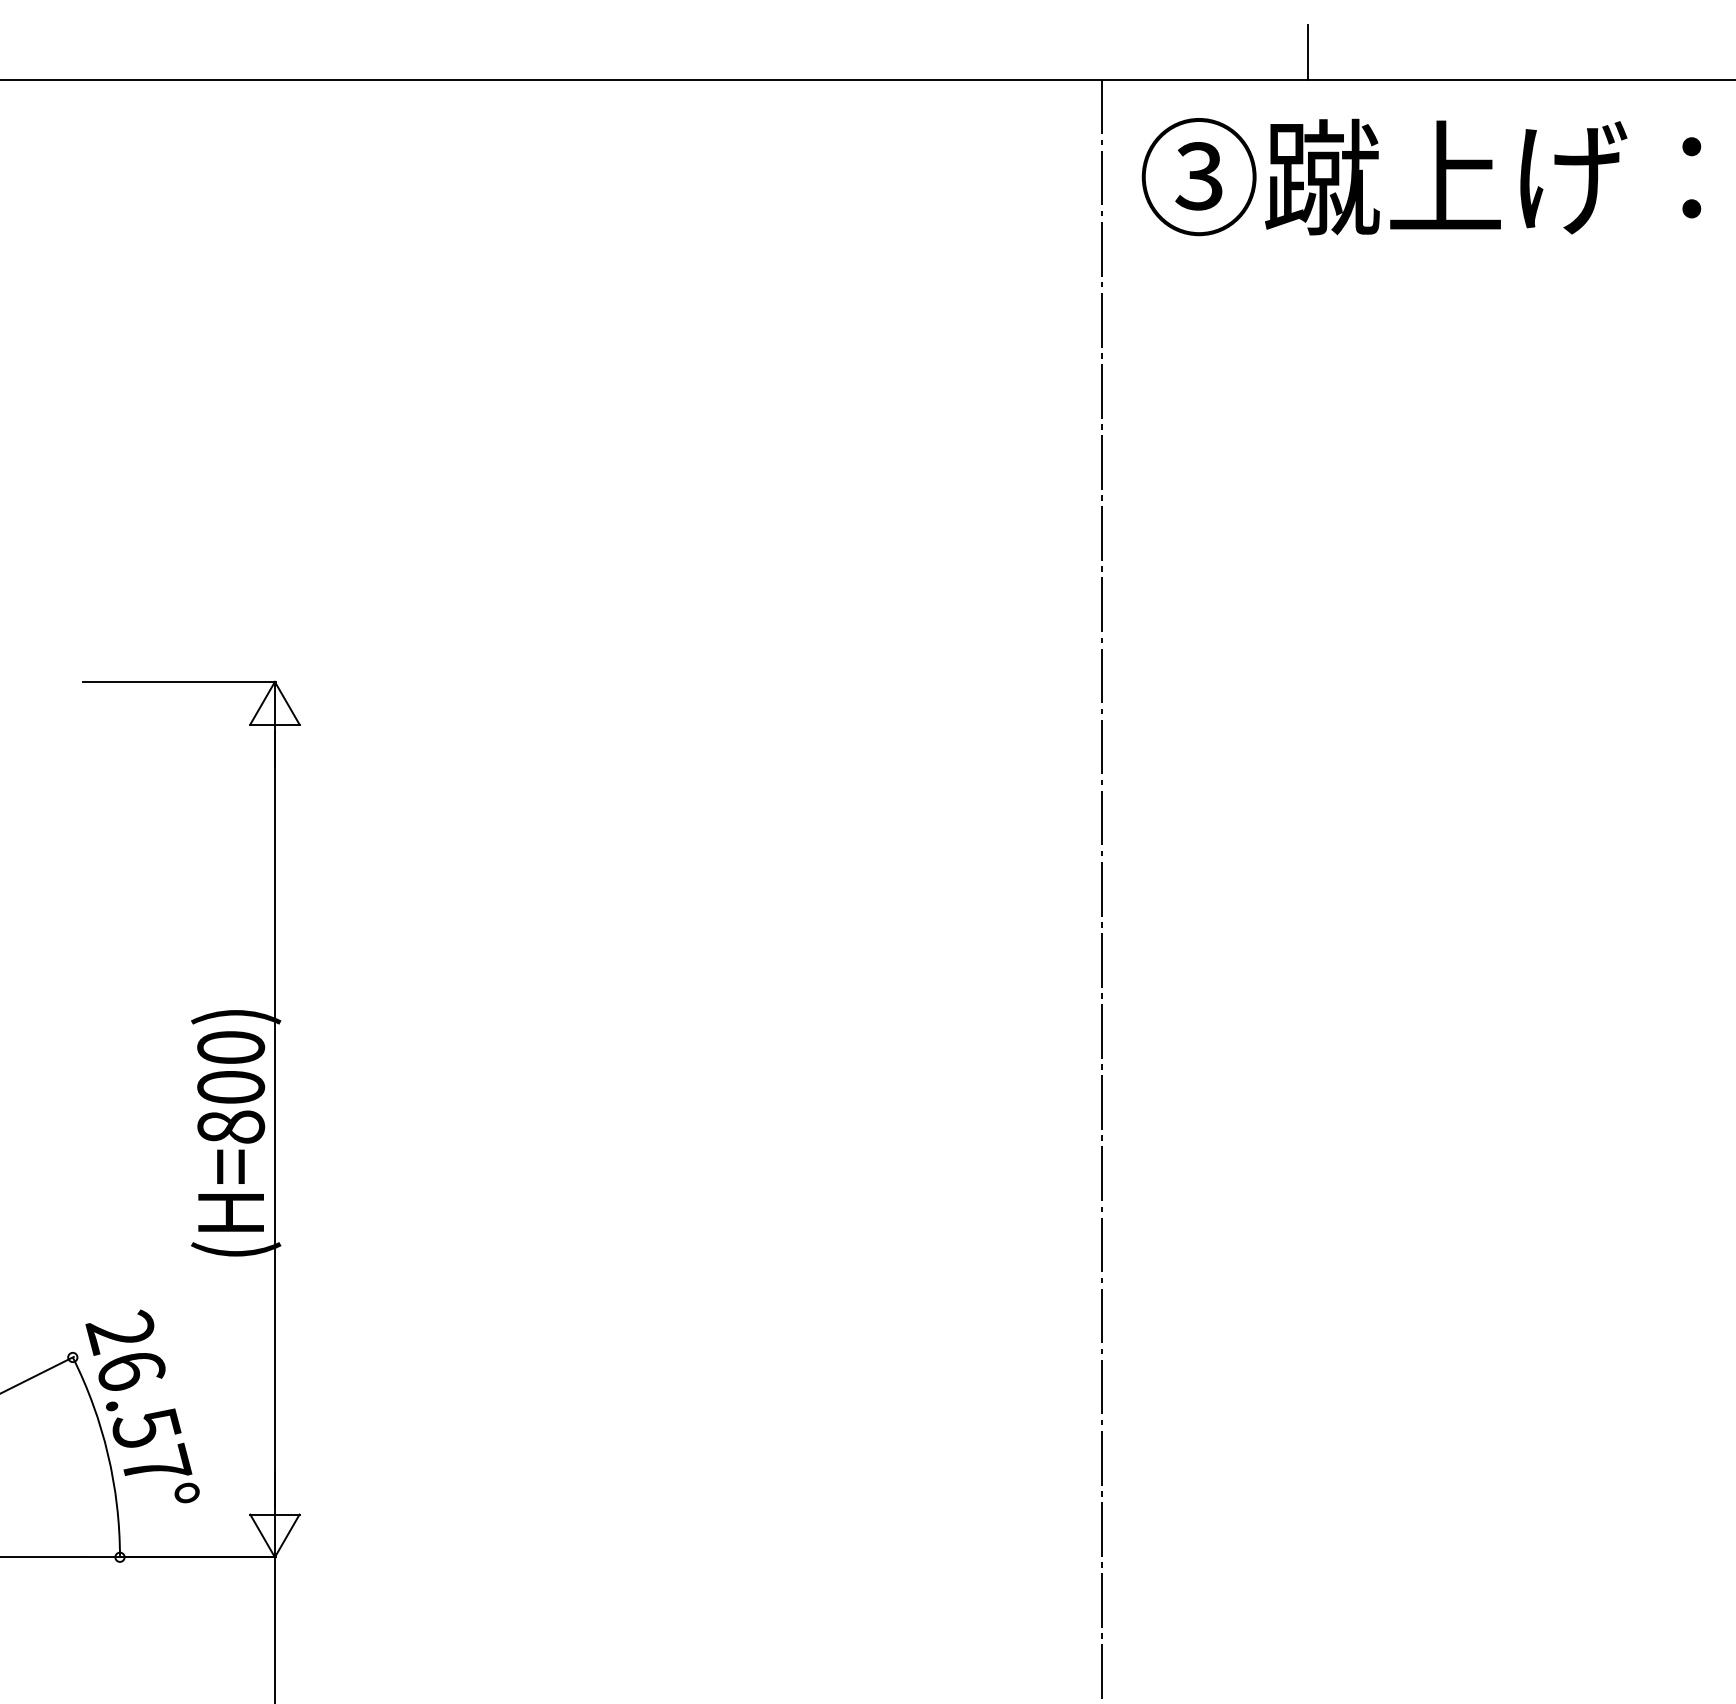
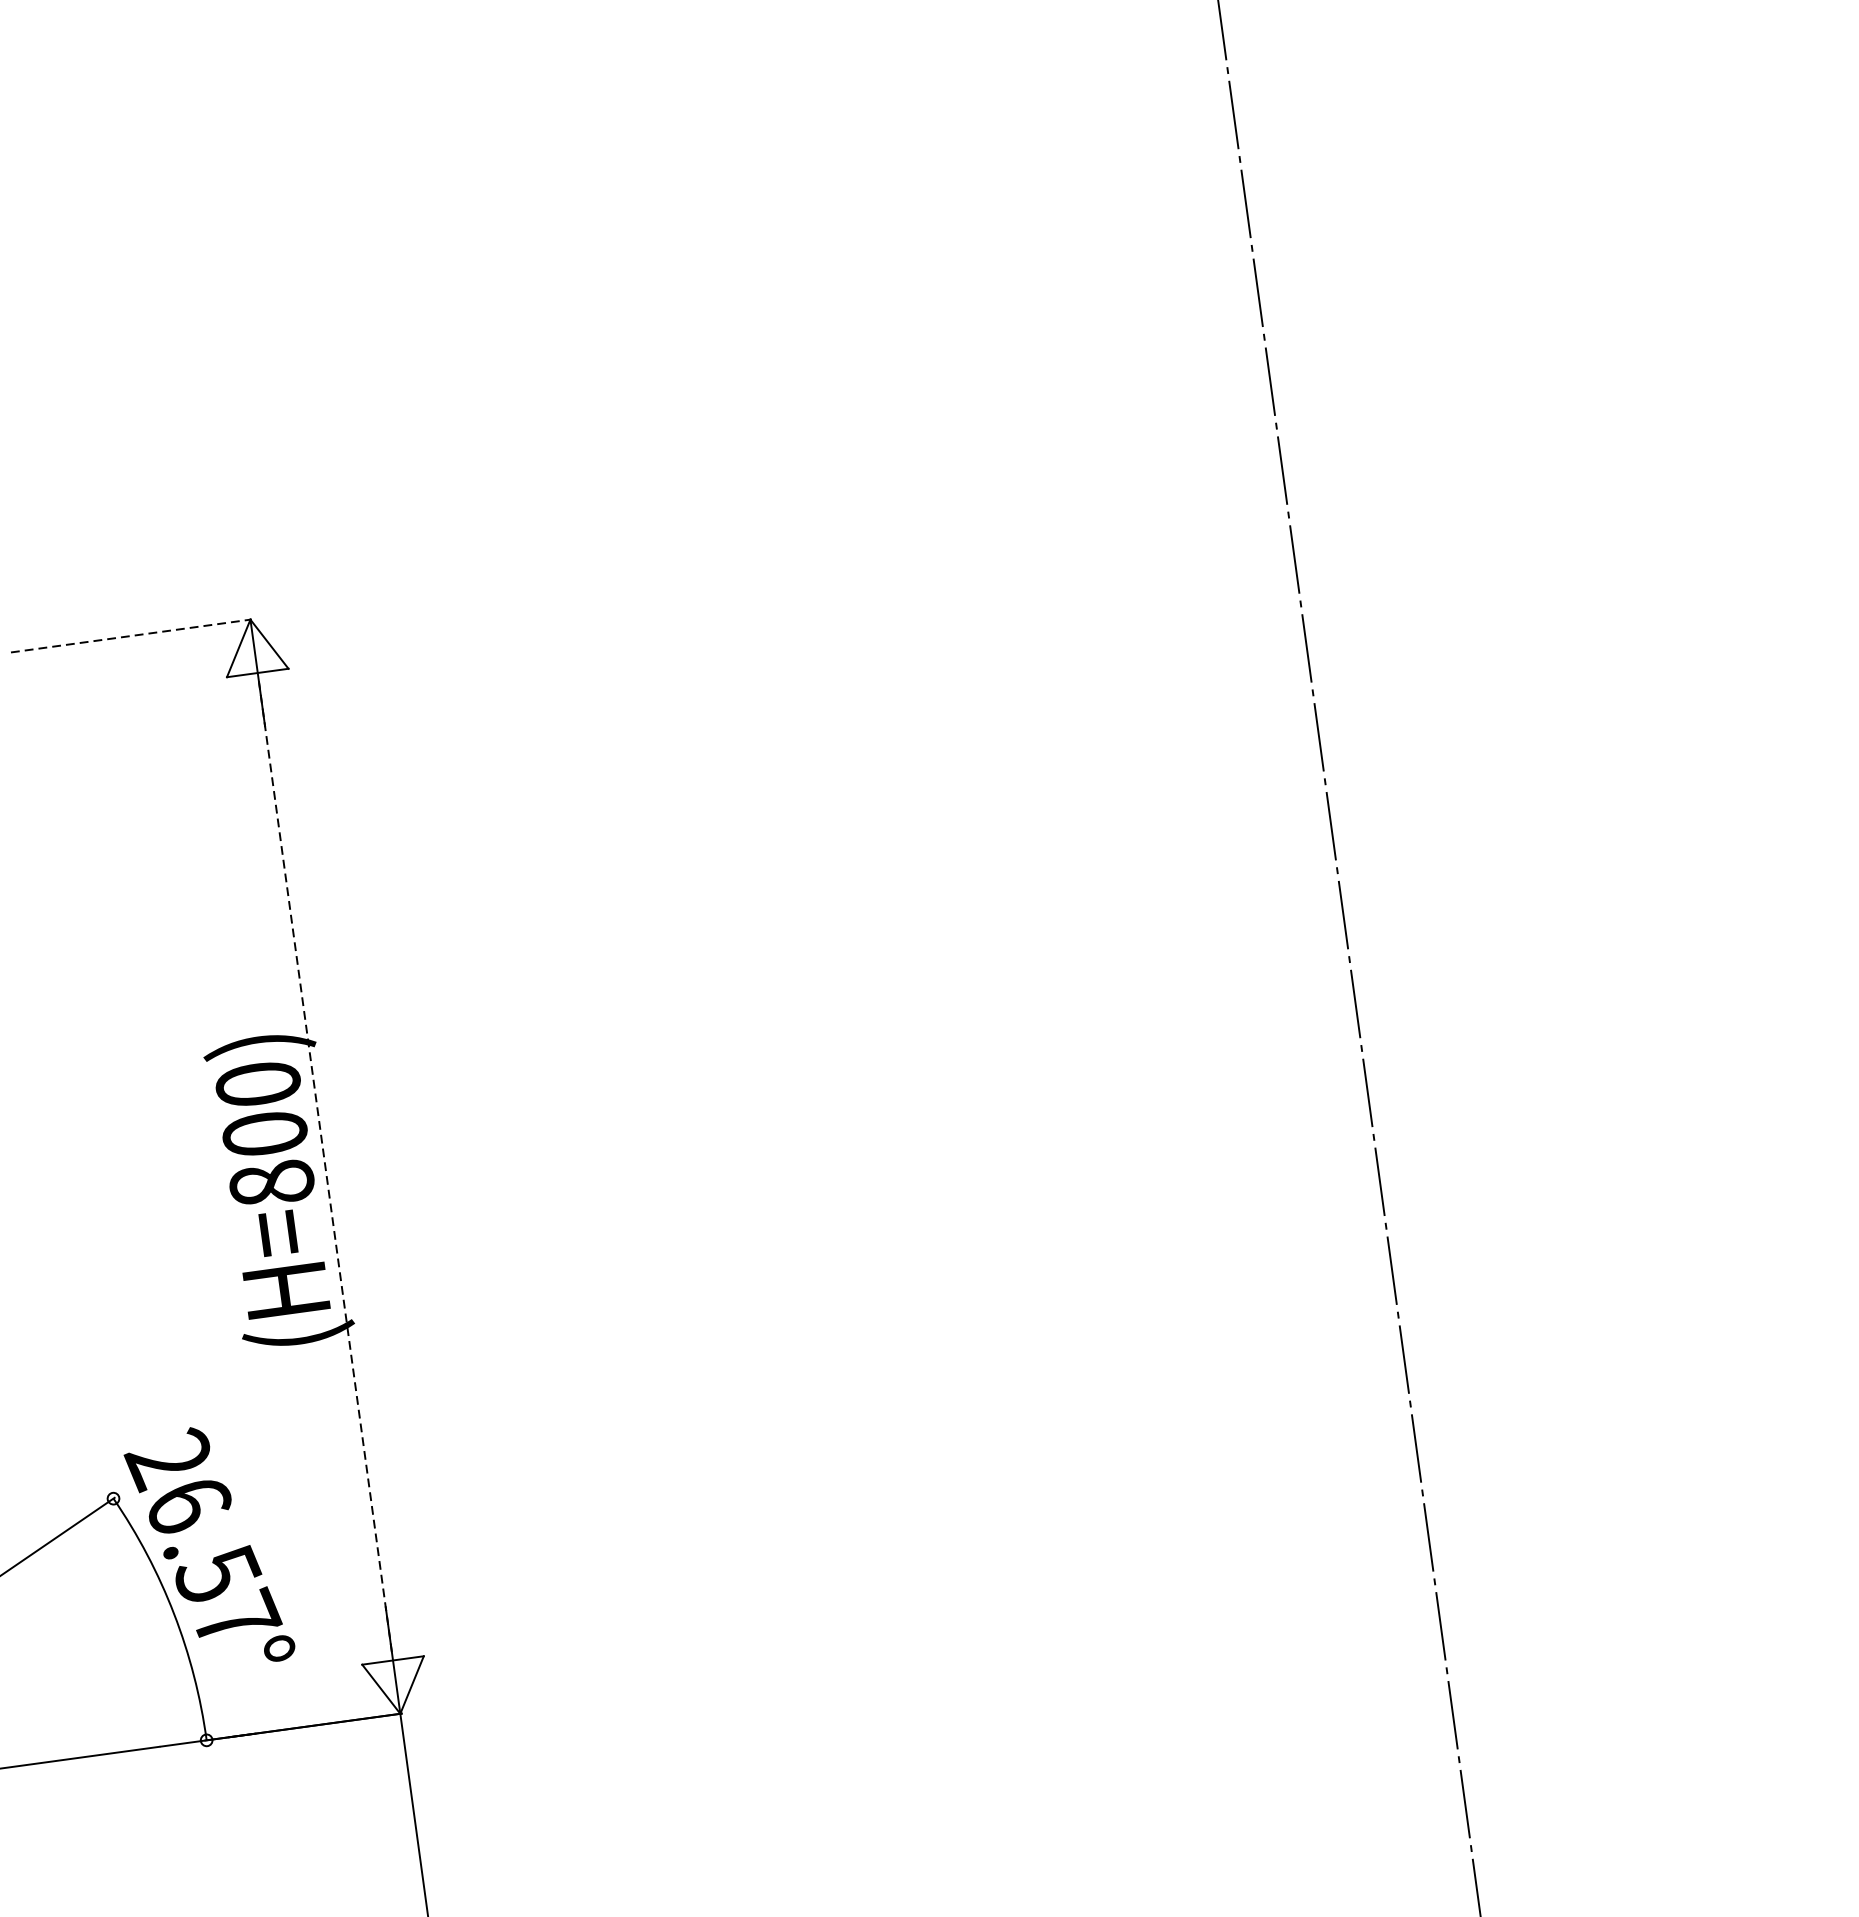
line: (180, 681) -> (132, 635), solid -> dashed
line: (274, 1119) -> (324, 1166), solid -> dashed

